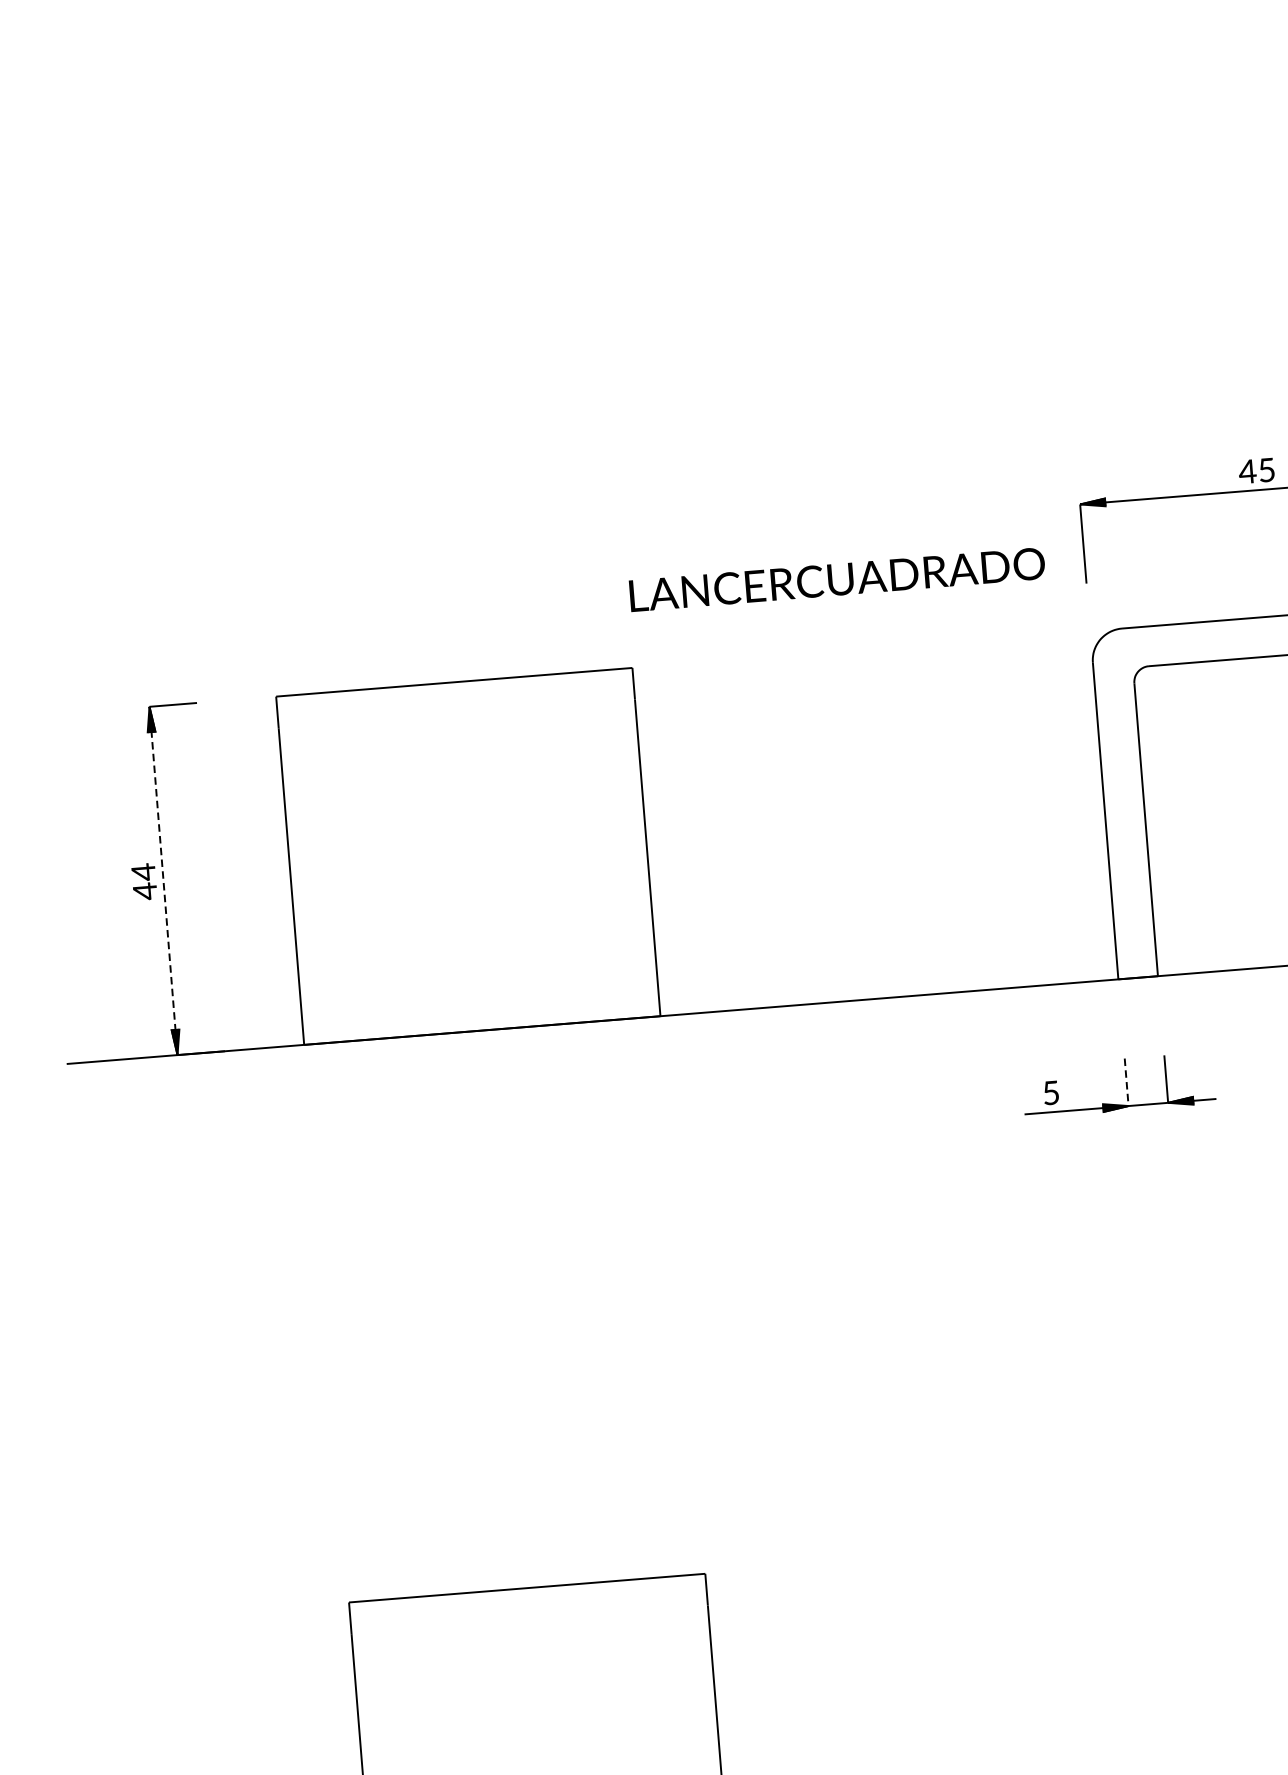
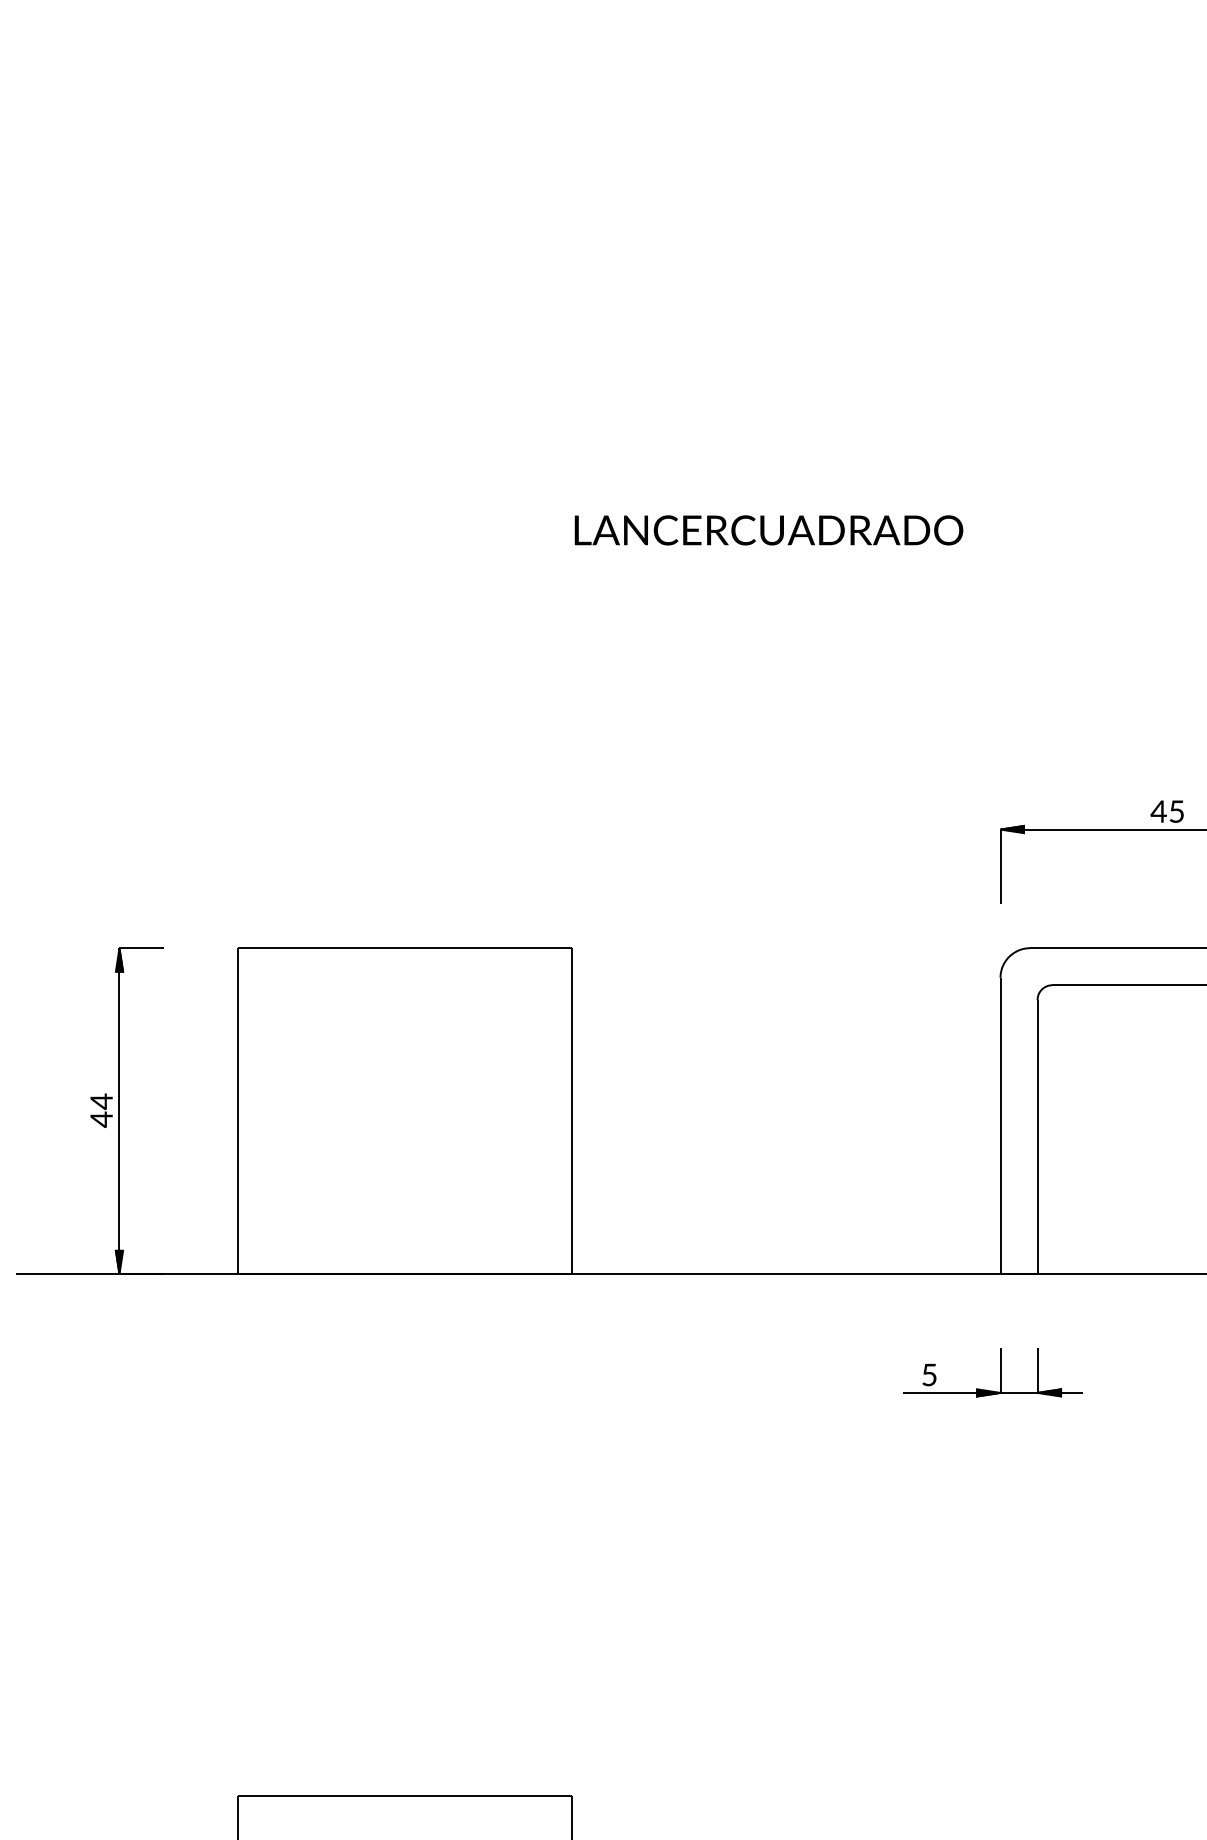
text: (836, 579) -> (768, 530), moved
line: (163, 881) -> (119, 1111), dashed -> solid
line: (1126, 1083) -> (1000, 1371), dashed -> solid

